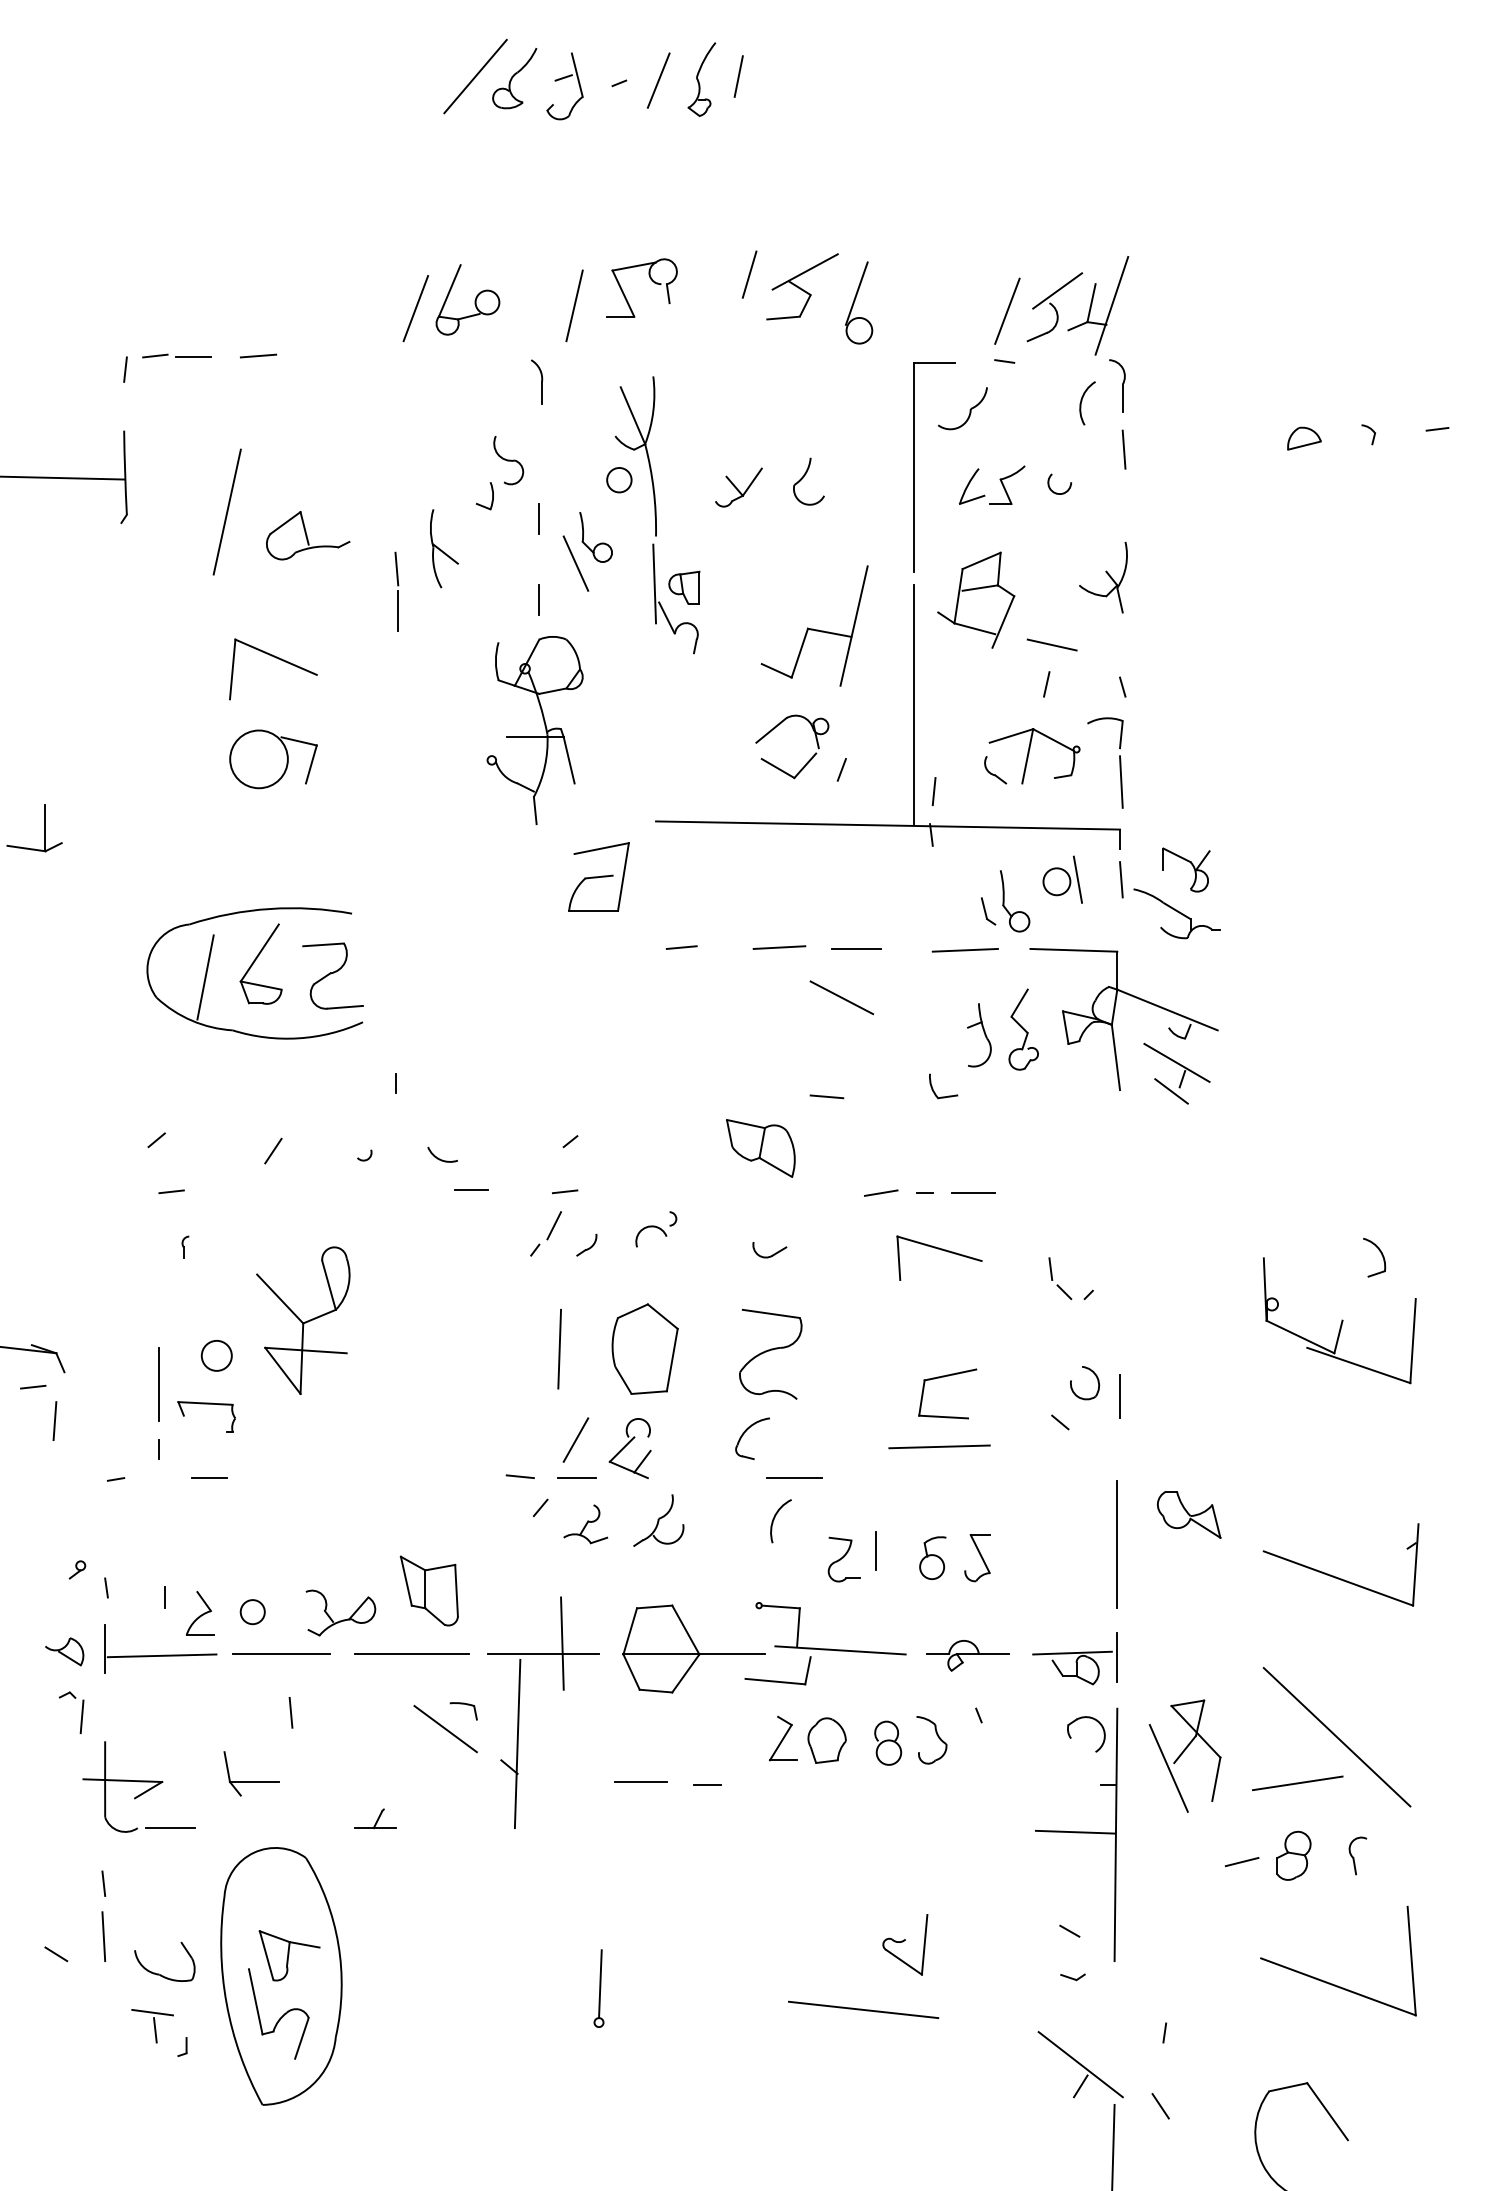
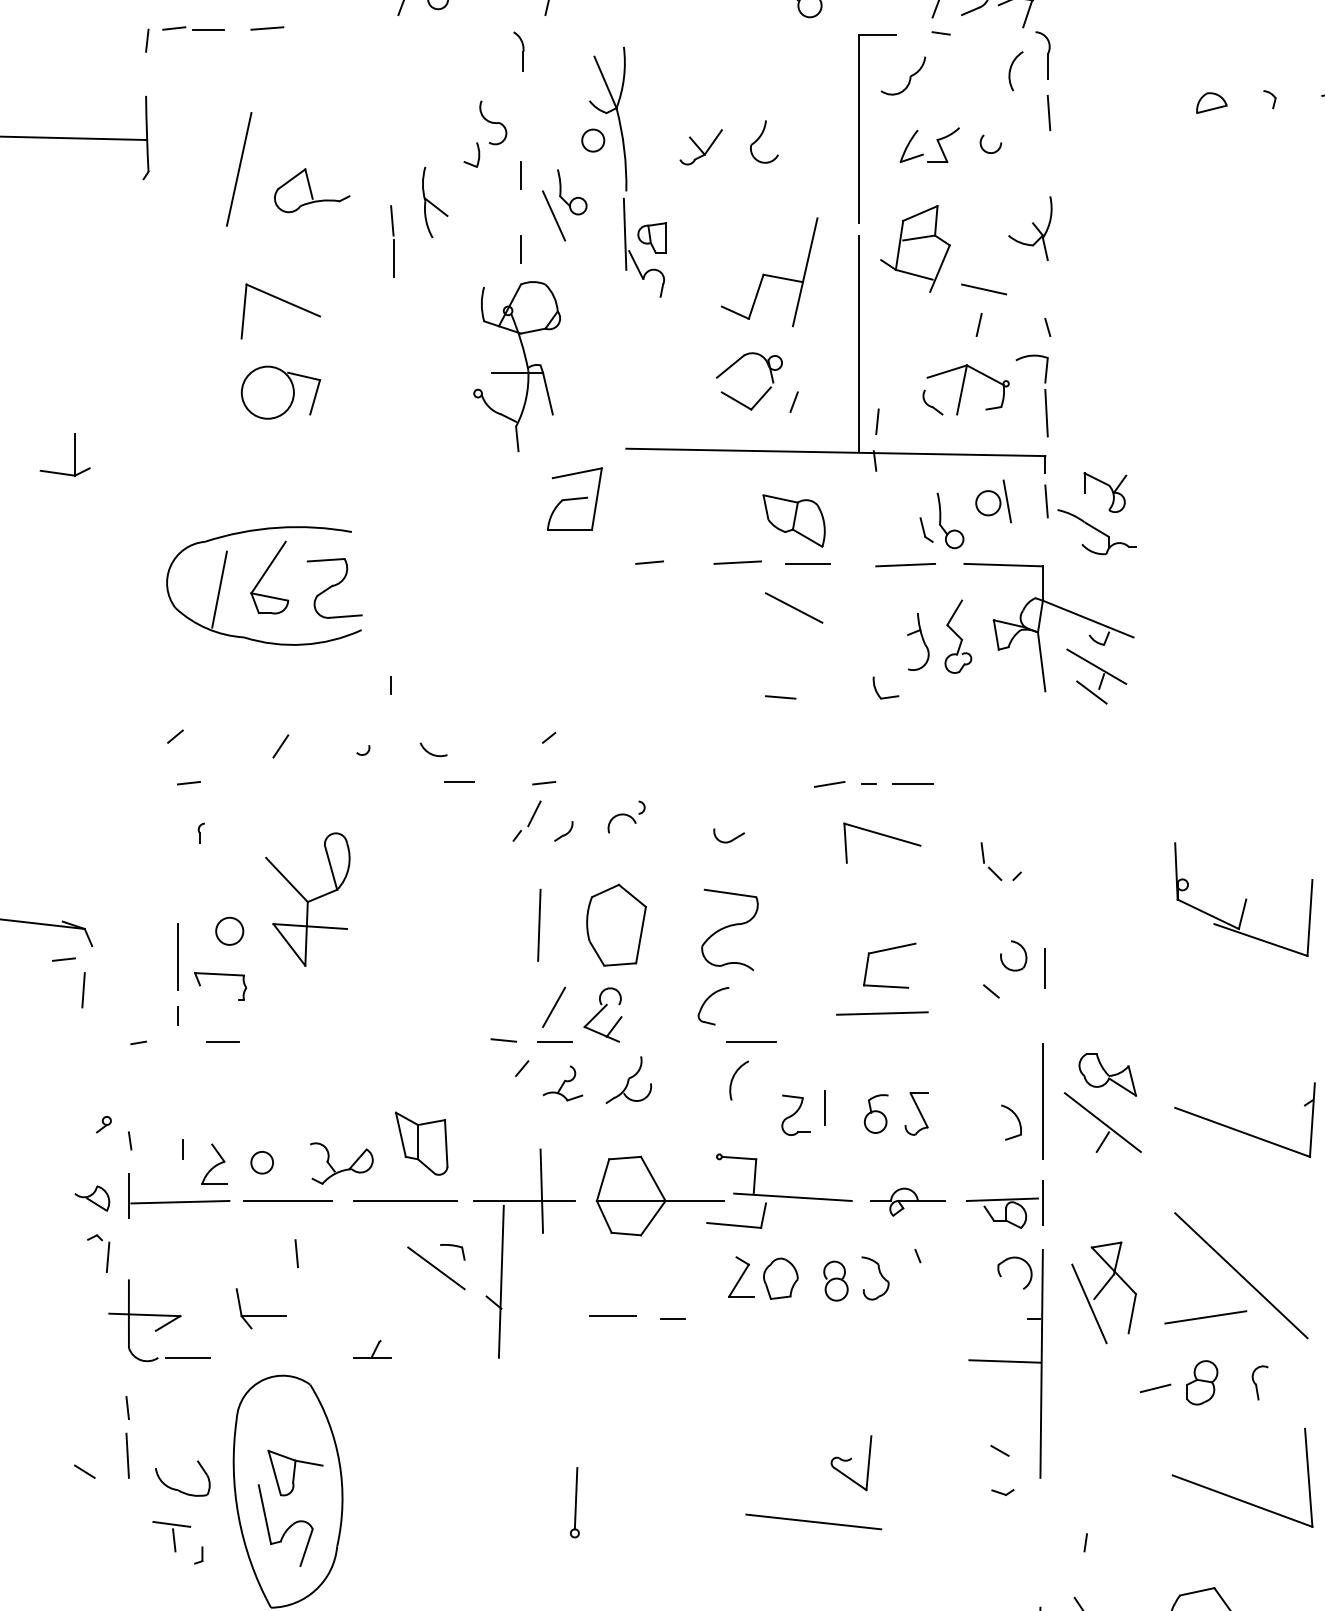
part: (760, 1148) -> (793, 521), moved
part: (1380, 1253) -> (1016, 1118), moved
part: (1080, 2064) -> (1102, 1122), moved

